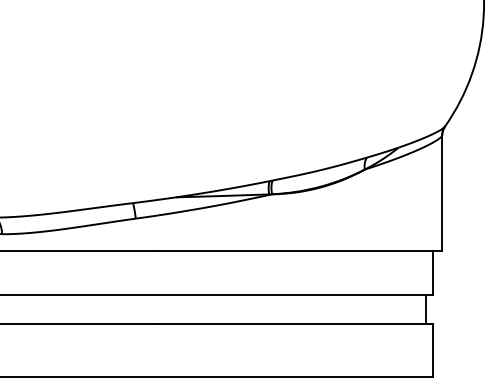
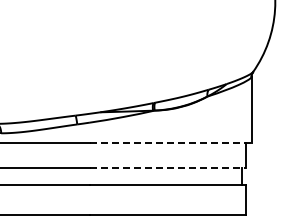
line: (299, 250) -> (170, 142), solid -> dashed
line: (296, 296) -> (168, 168), solid -> dashed

